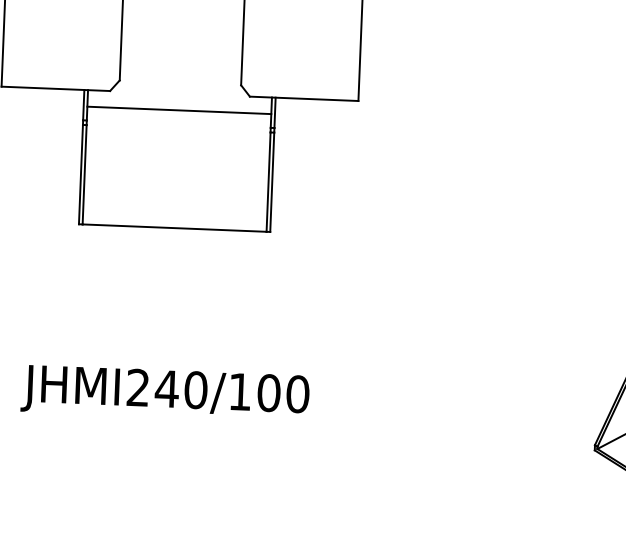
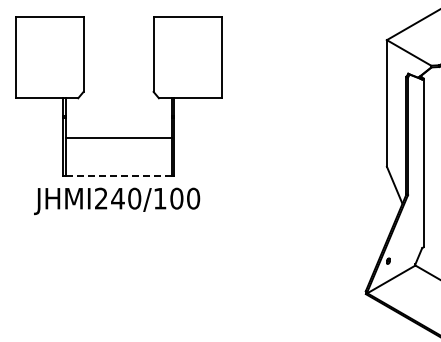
line: (179, 109) -> (118, 137), moved
line: (174, 227) -> (118, 175), solid -> dashed
text: (166, 393) -> (117, 201), moved

